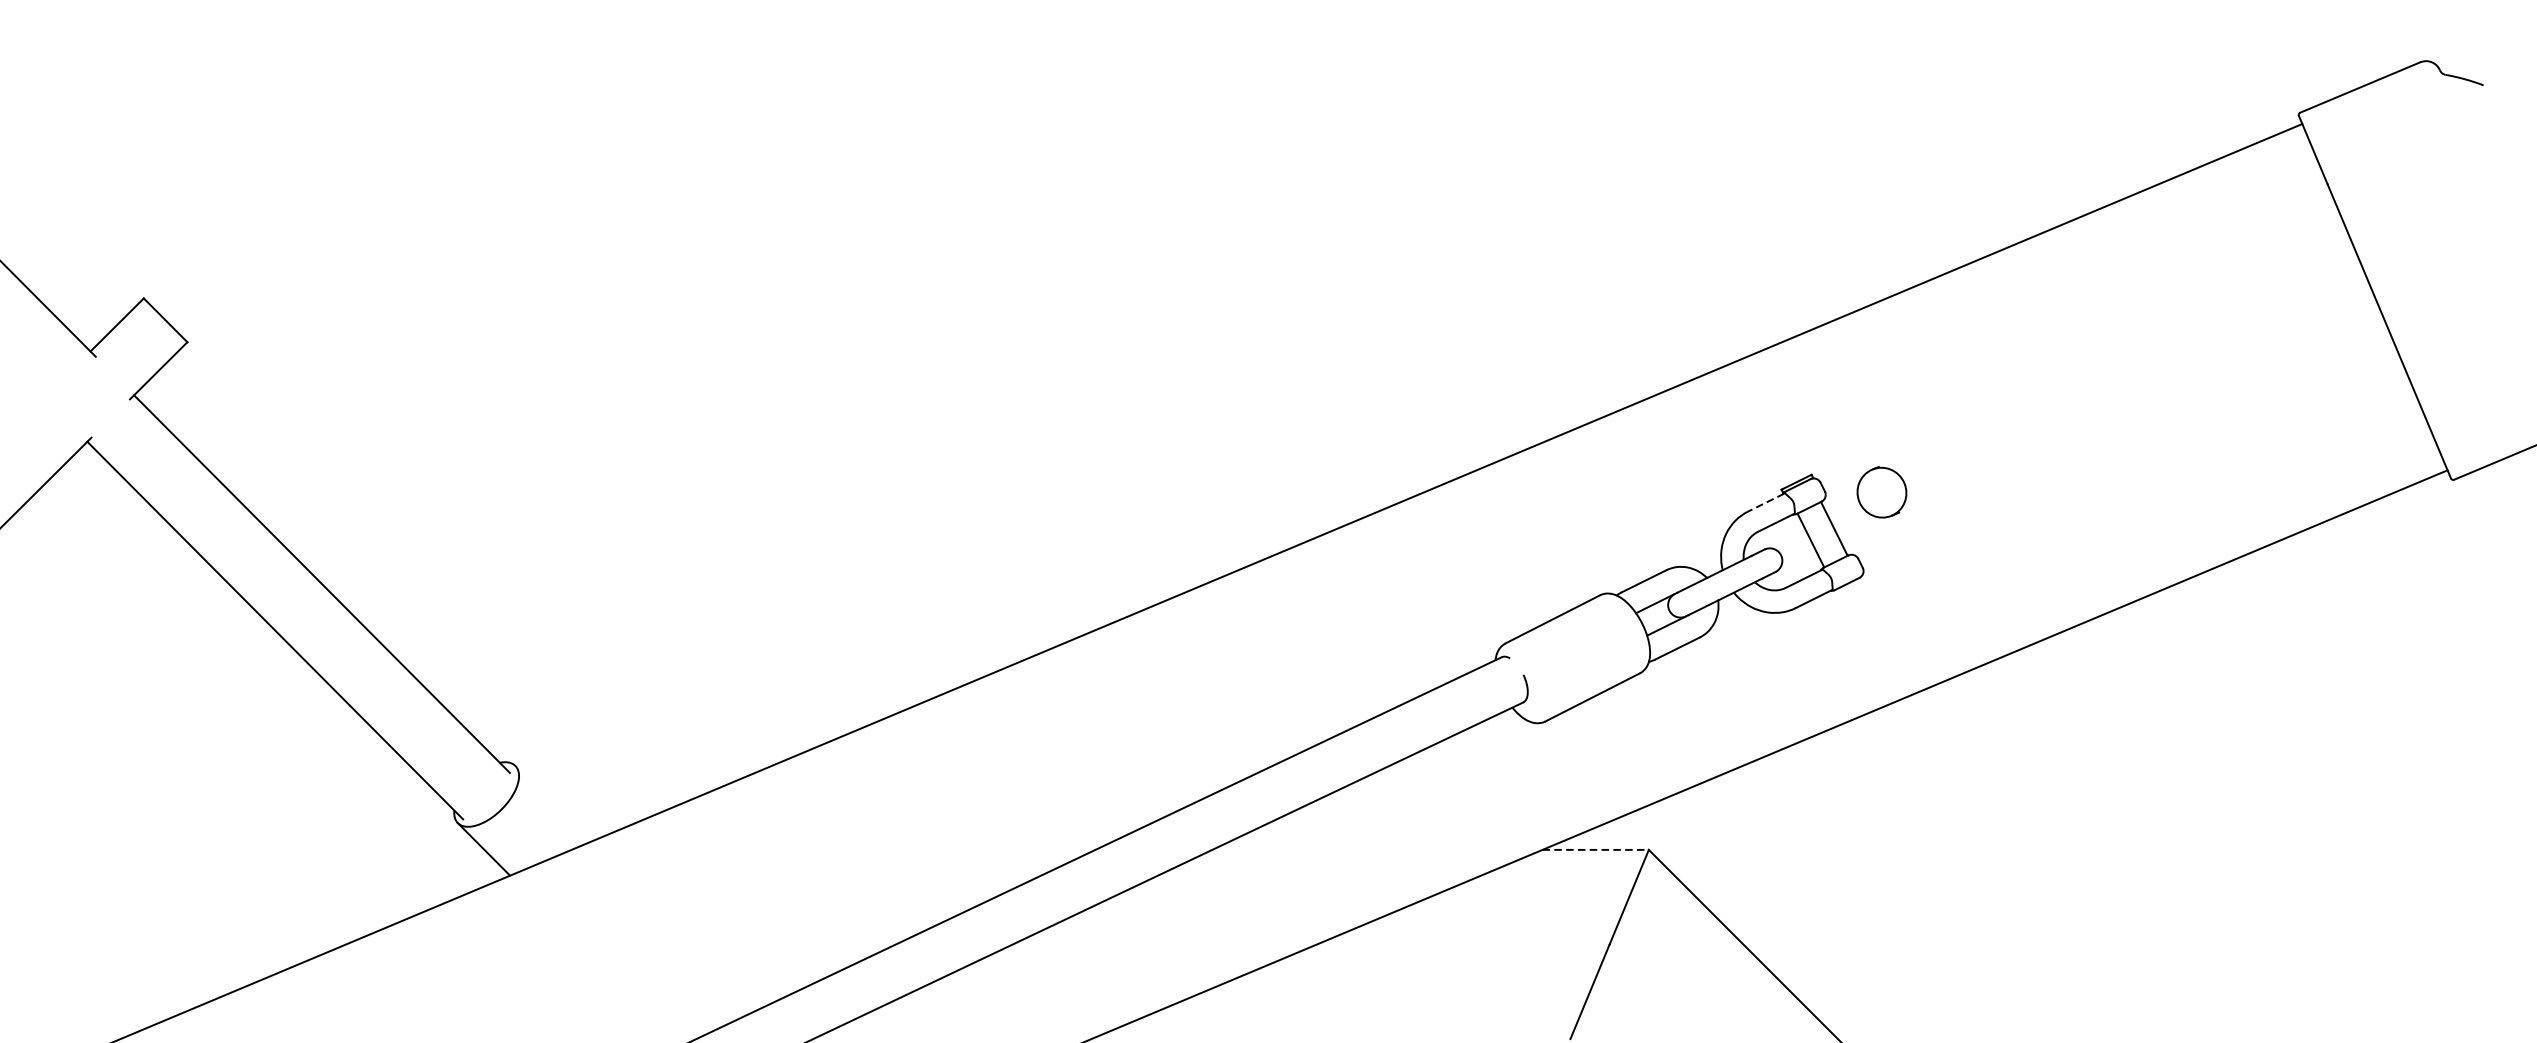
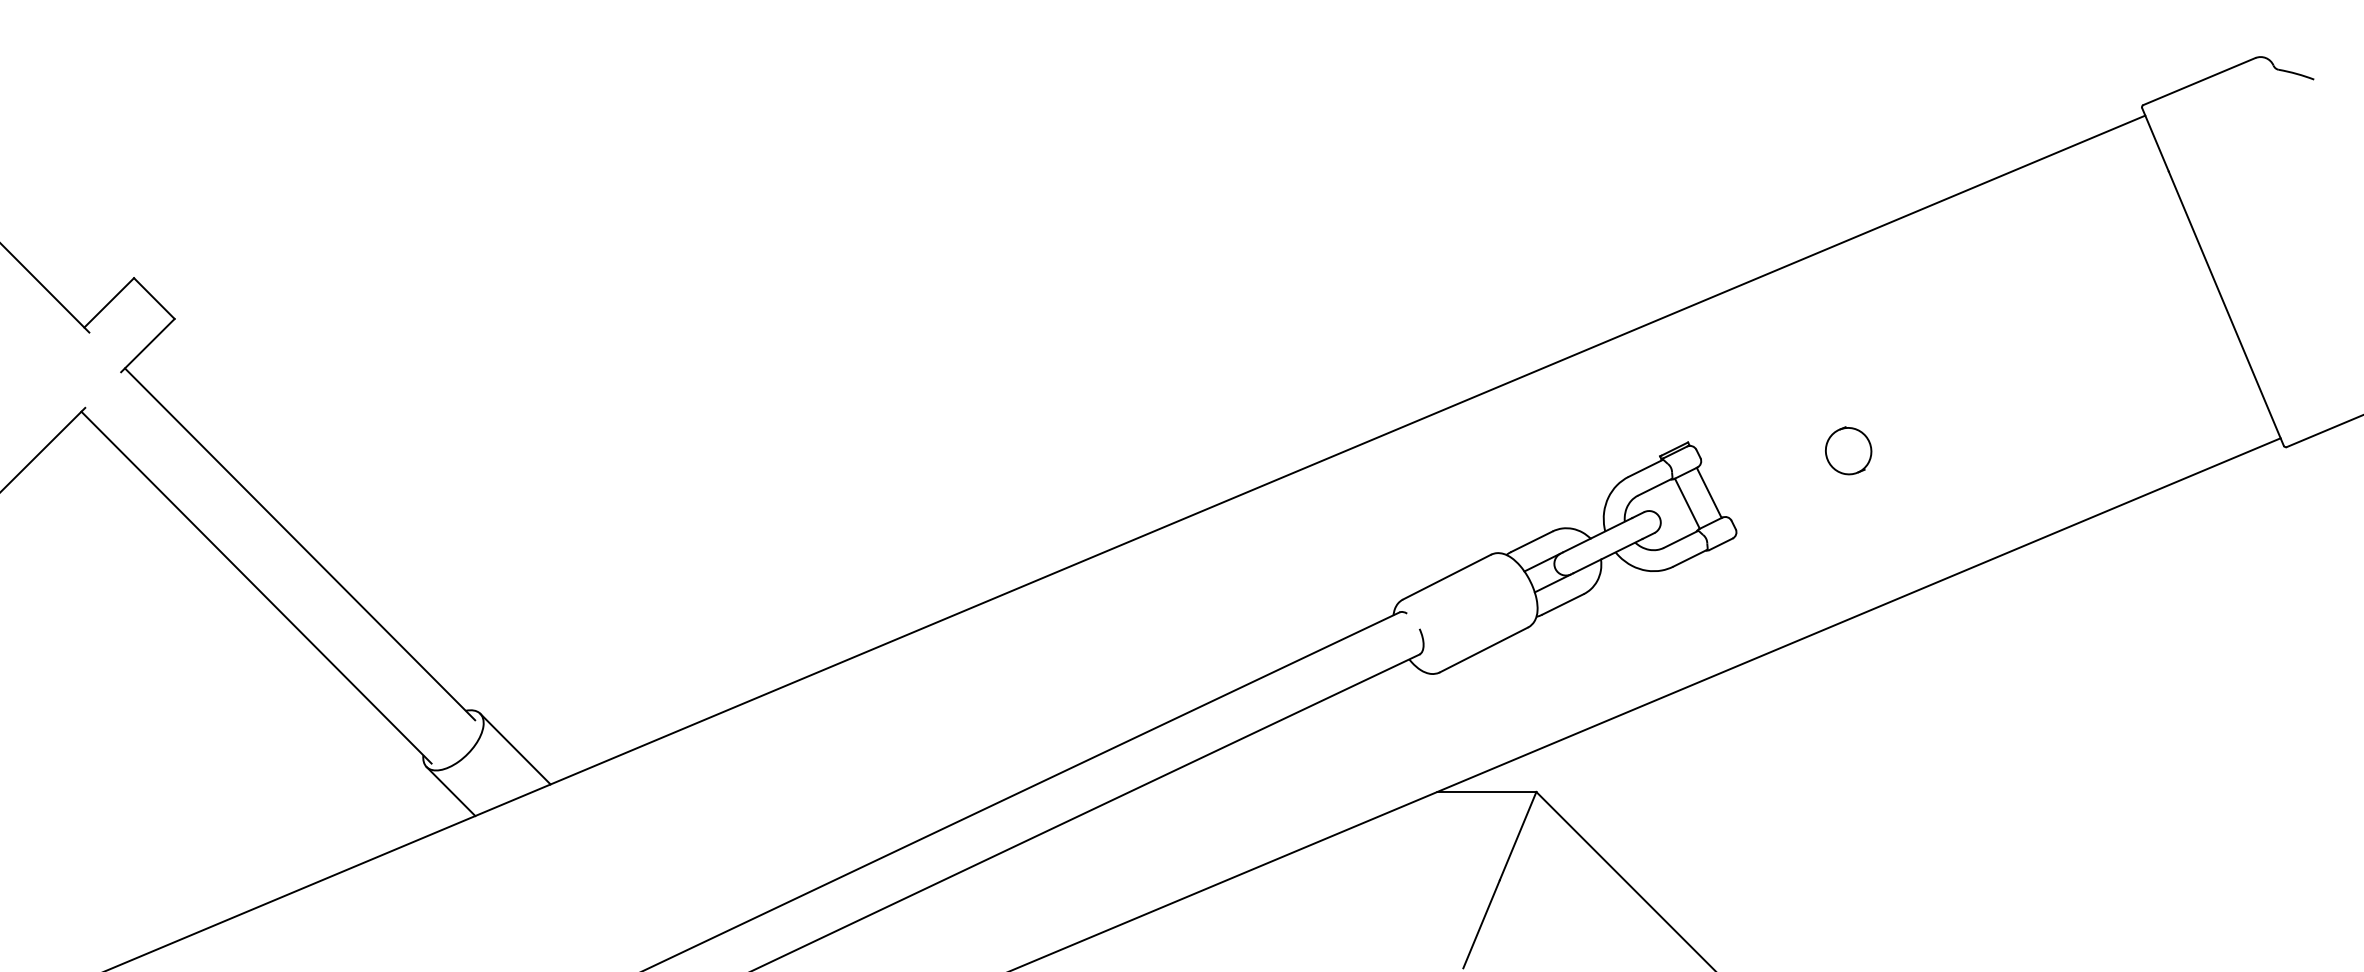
part: (1881, 491) -> (1848, 450), moved
line: (1765, 502) -> (1645, 468), dashed -> solid
line: (553, 803) -> (515, 748), added
line: (1595, 850) -> (1486, 792), dashed -> solid

